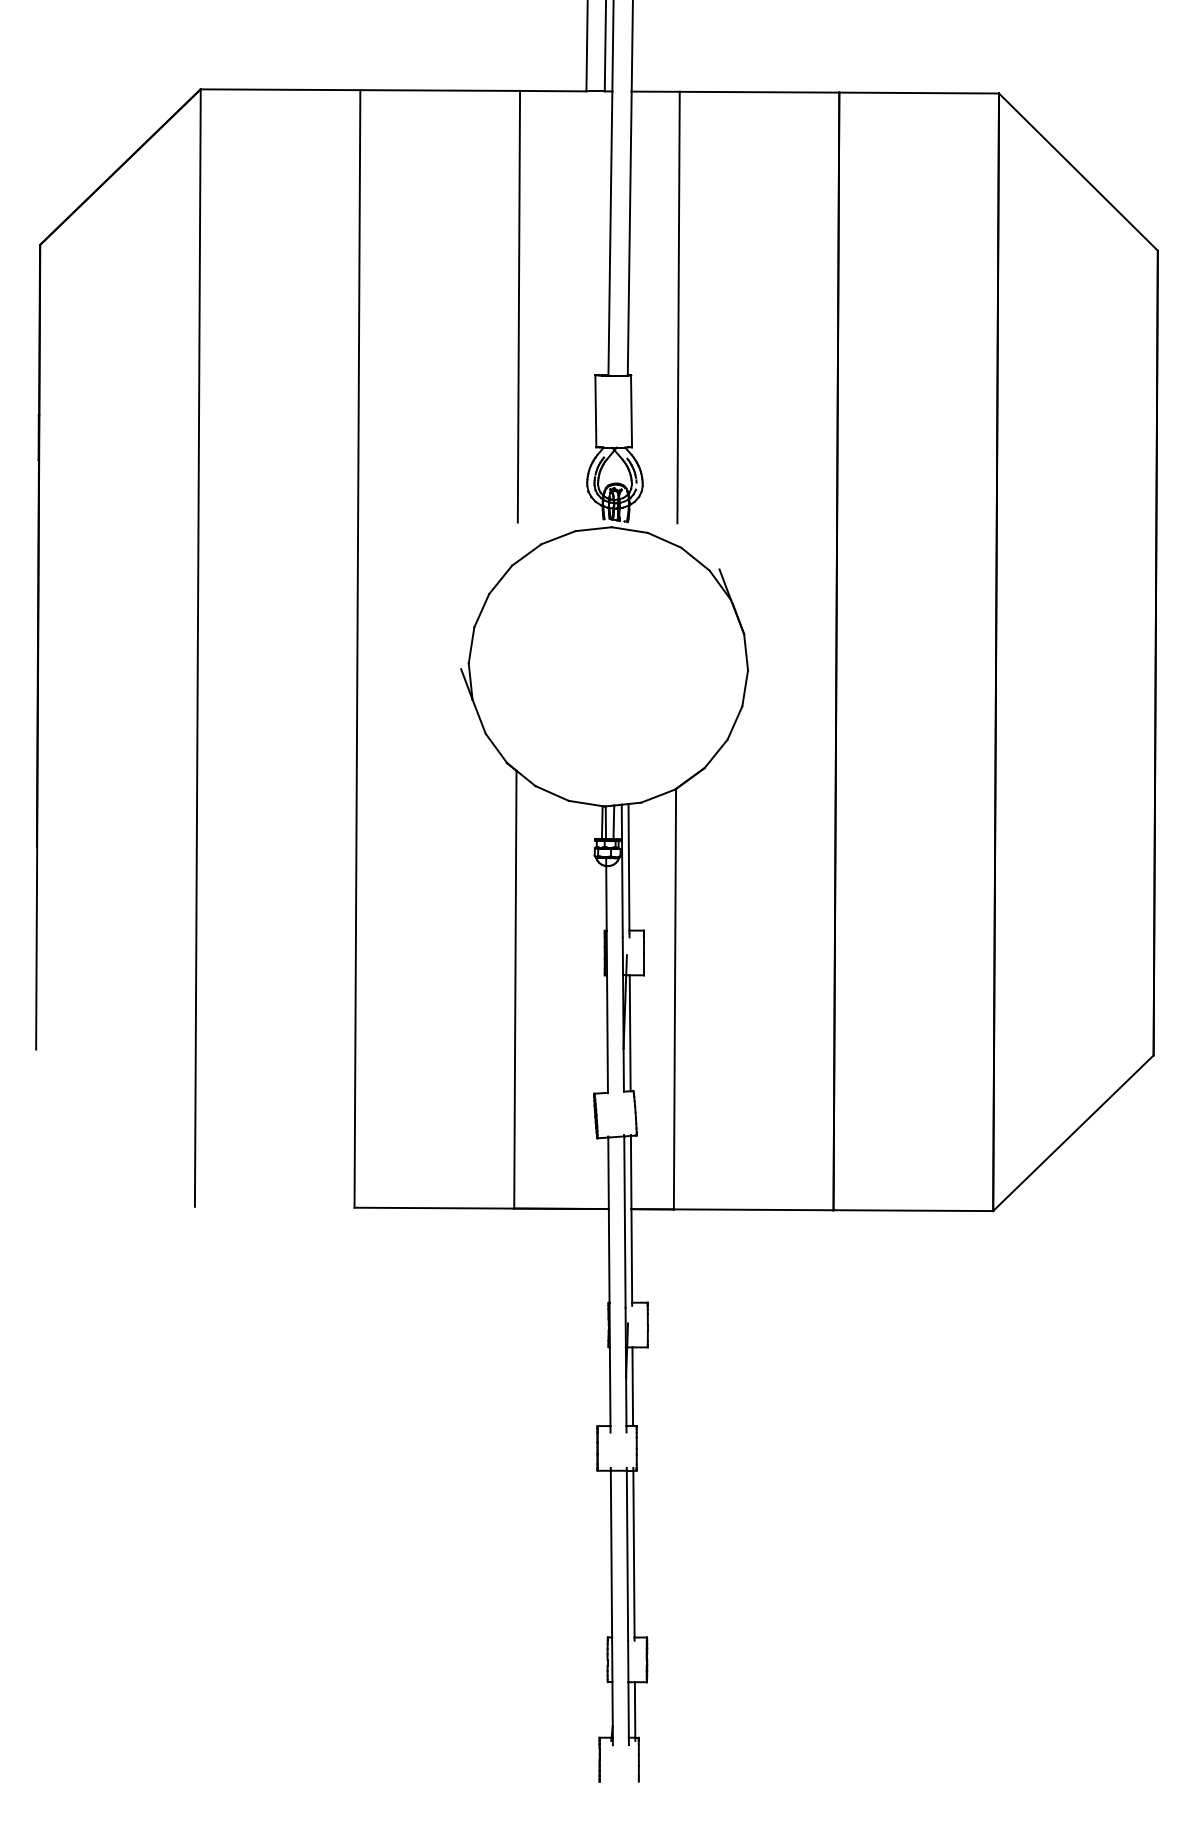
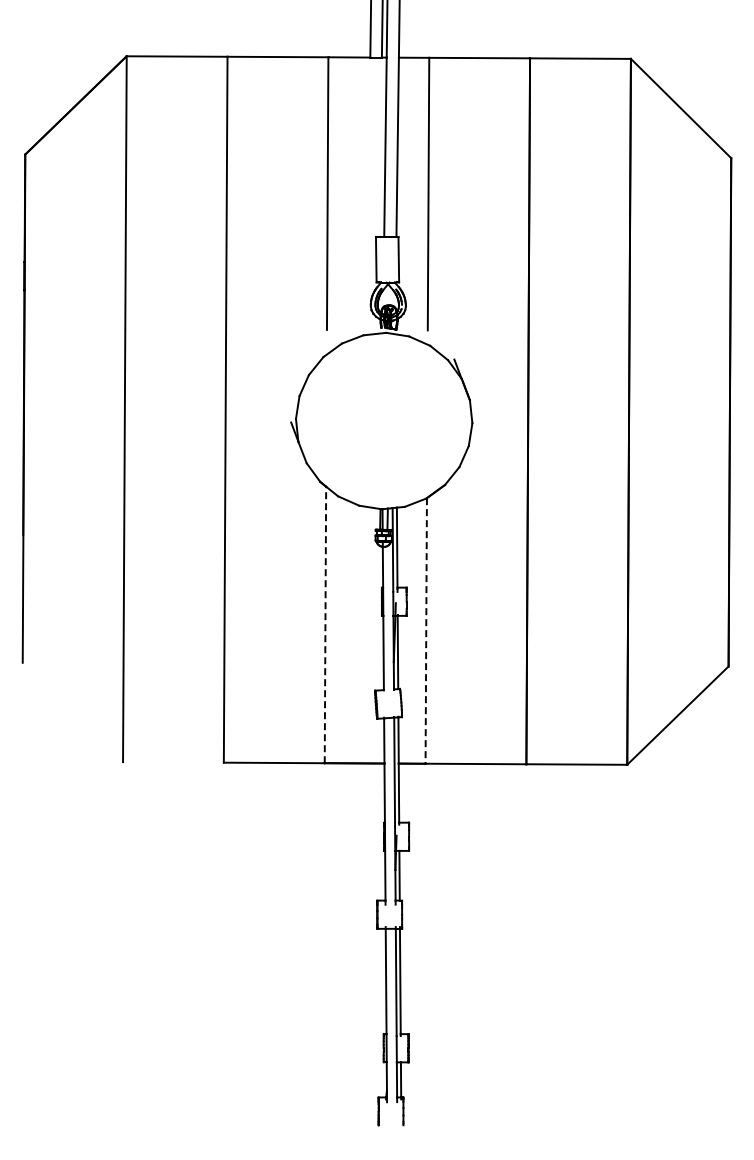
line: (515, 988) -> (325, 624), solid -> dashed
line: (675, 998) -> (426, 630), solid -> dashed

